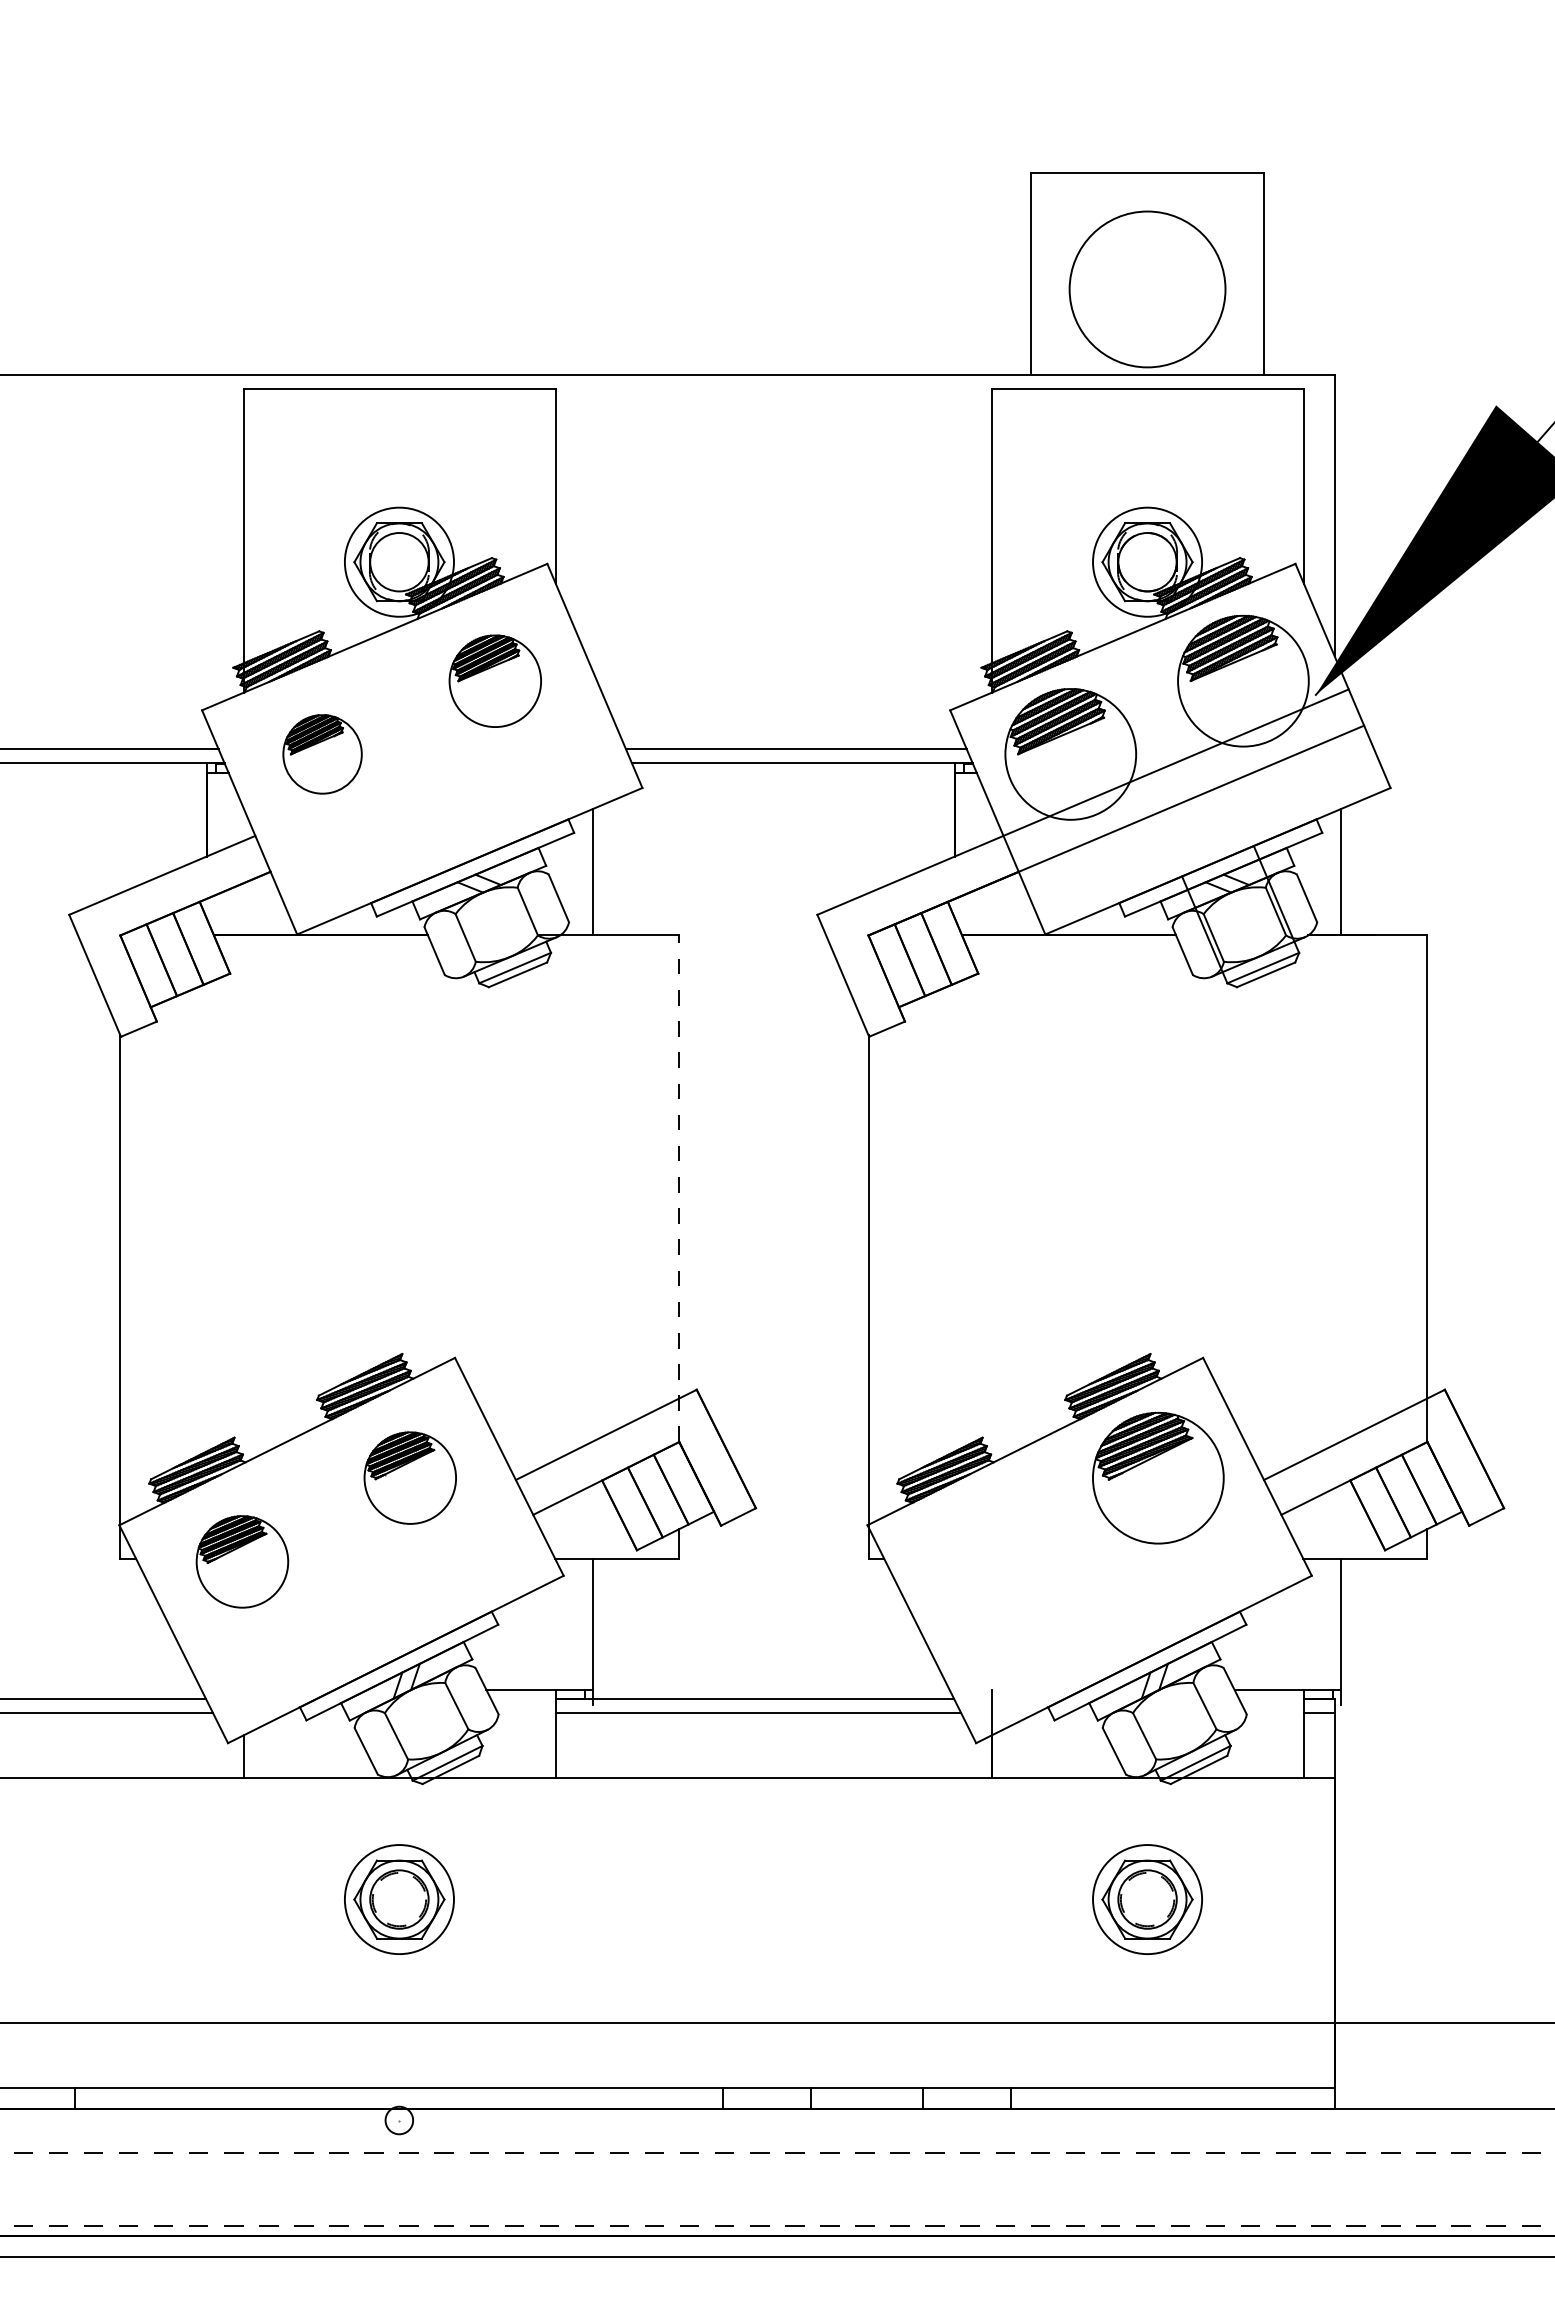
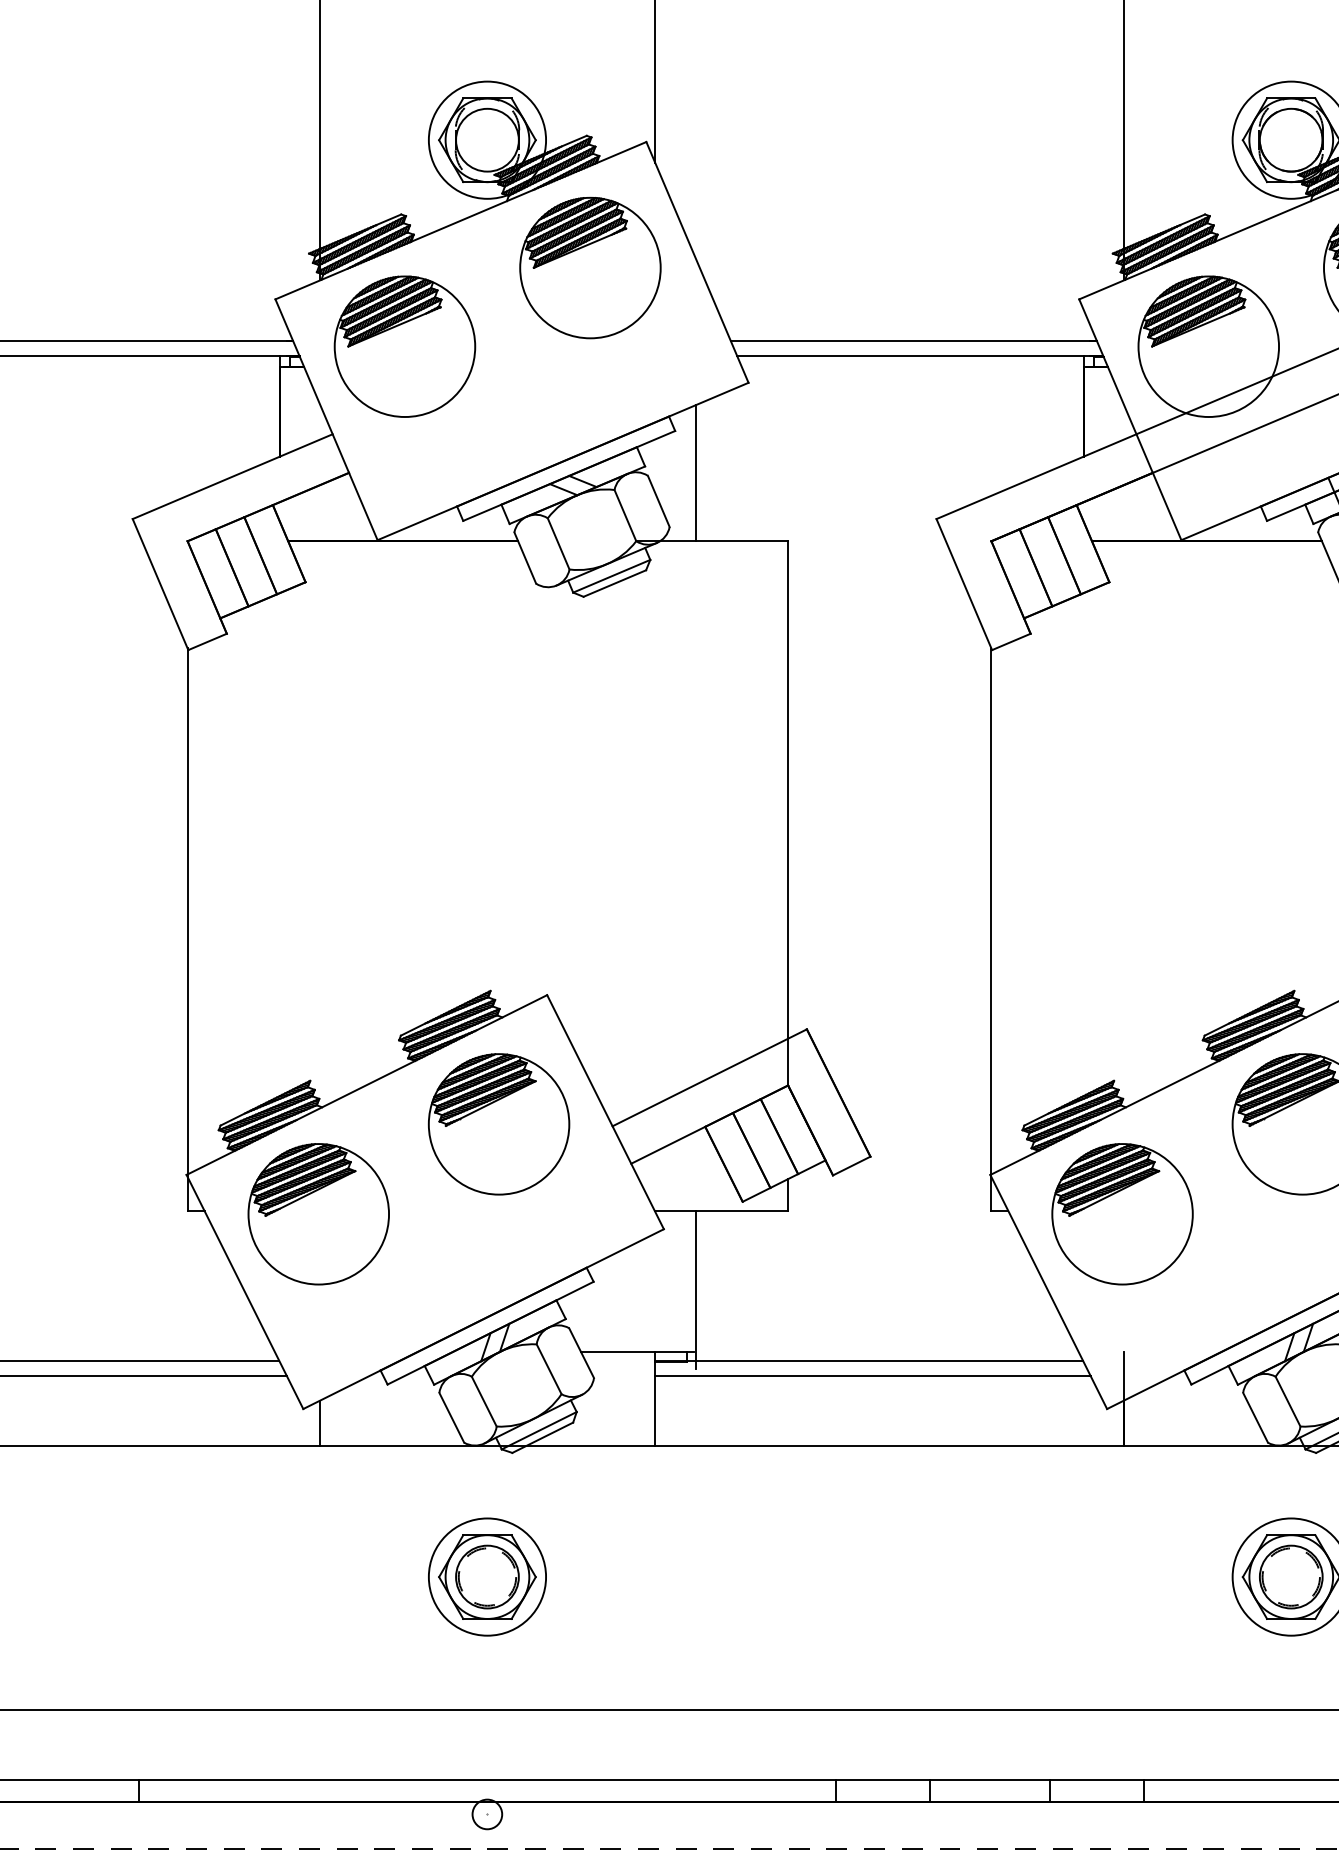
part: (495, 681) -> (590, 268), size x1.43
part: (322, 754) -> (404, 346), size x1.67
line: (679, 1188) -> (788, 813), dashed -> solid
part: (410, 1477) -> (499, 1123), size x1.43
part: (242, 1561) -> (318, 1213), size x1.43
part: (990, 1561) -> (1122, 1213), added

